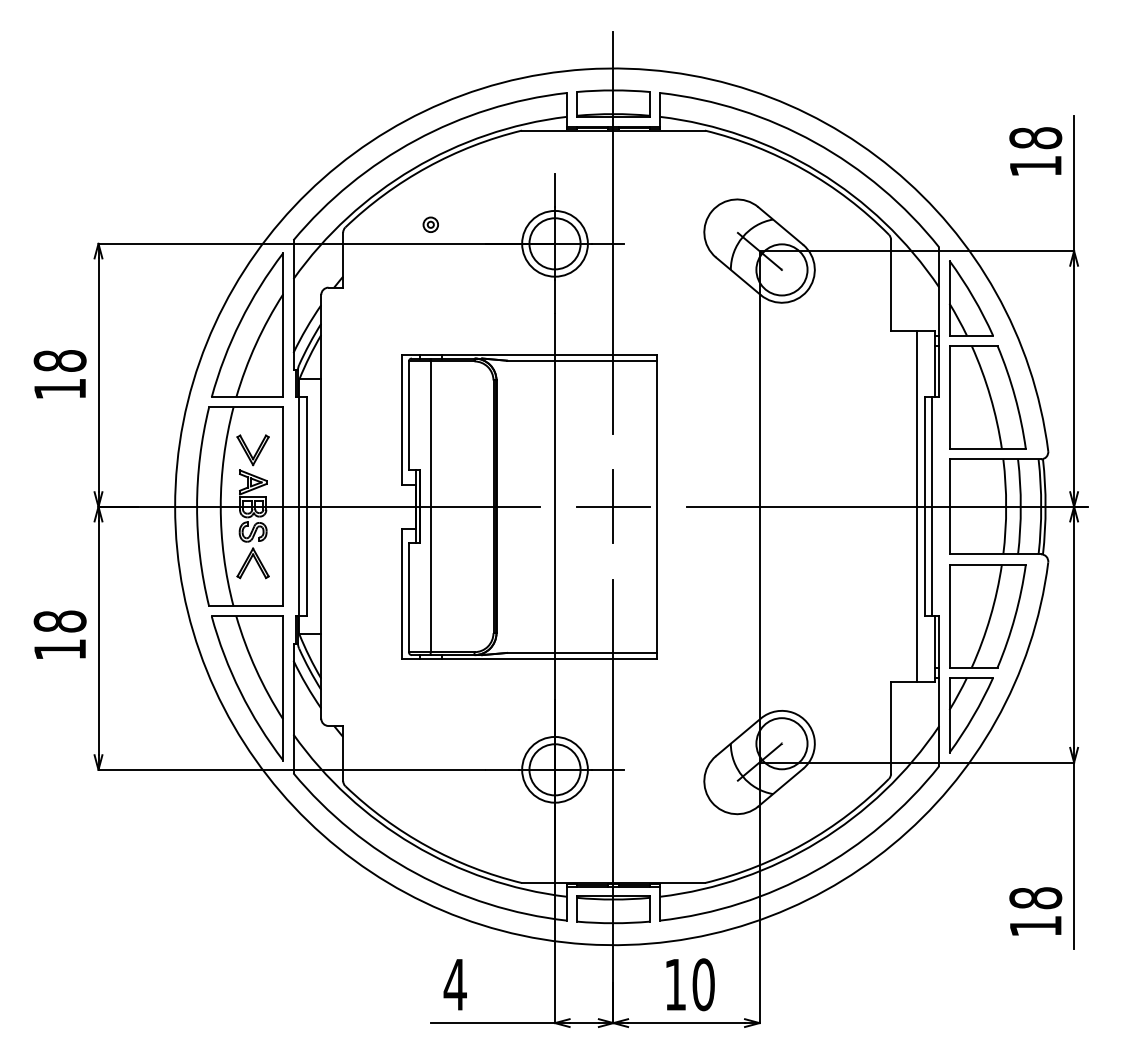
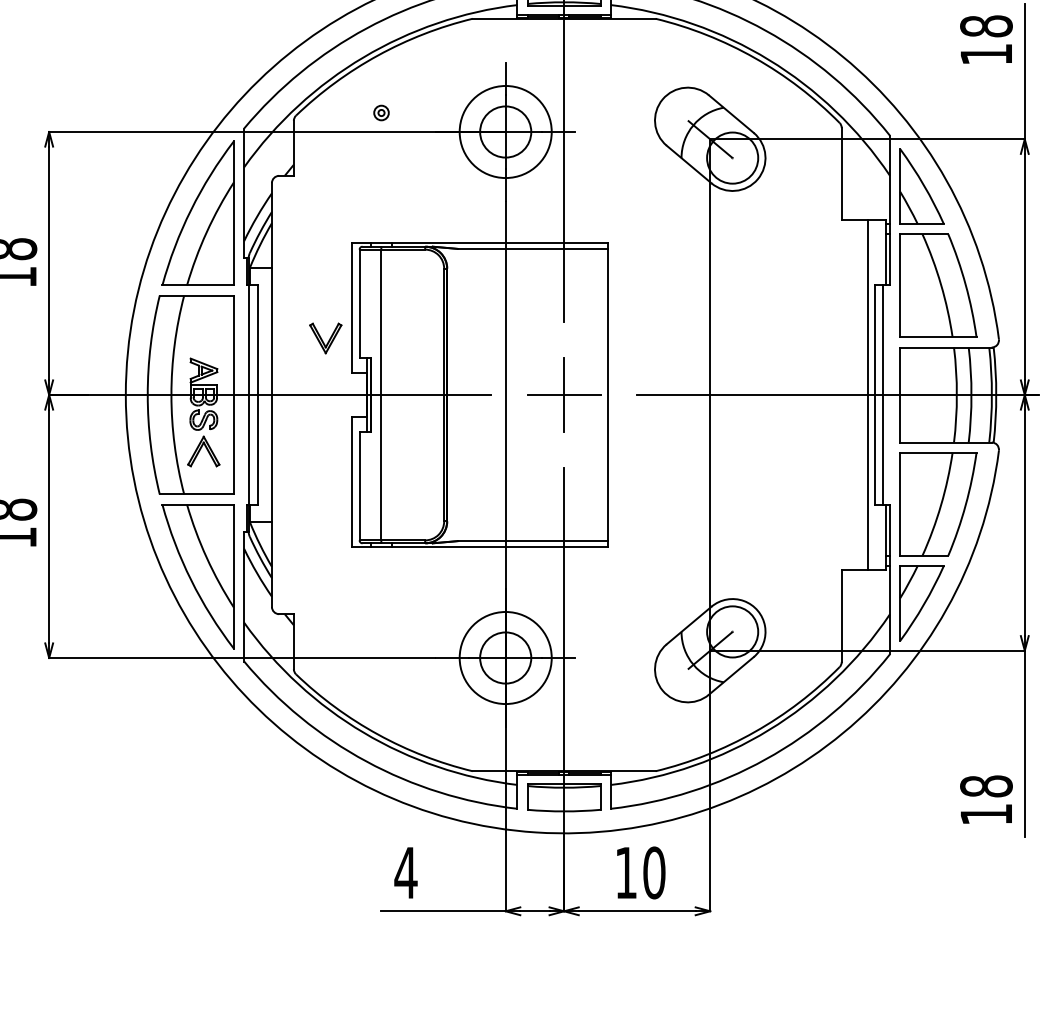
circle: (554, 243) -> (505, 131), size x1.4
part: (252, 450) -> (325, 338), moved
circle: (554, 769) -> (505, 657), size x1.4

